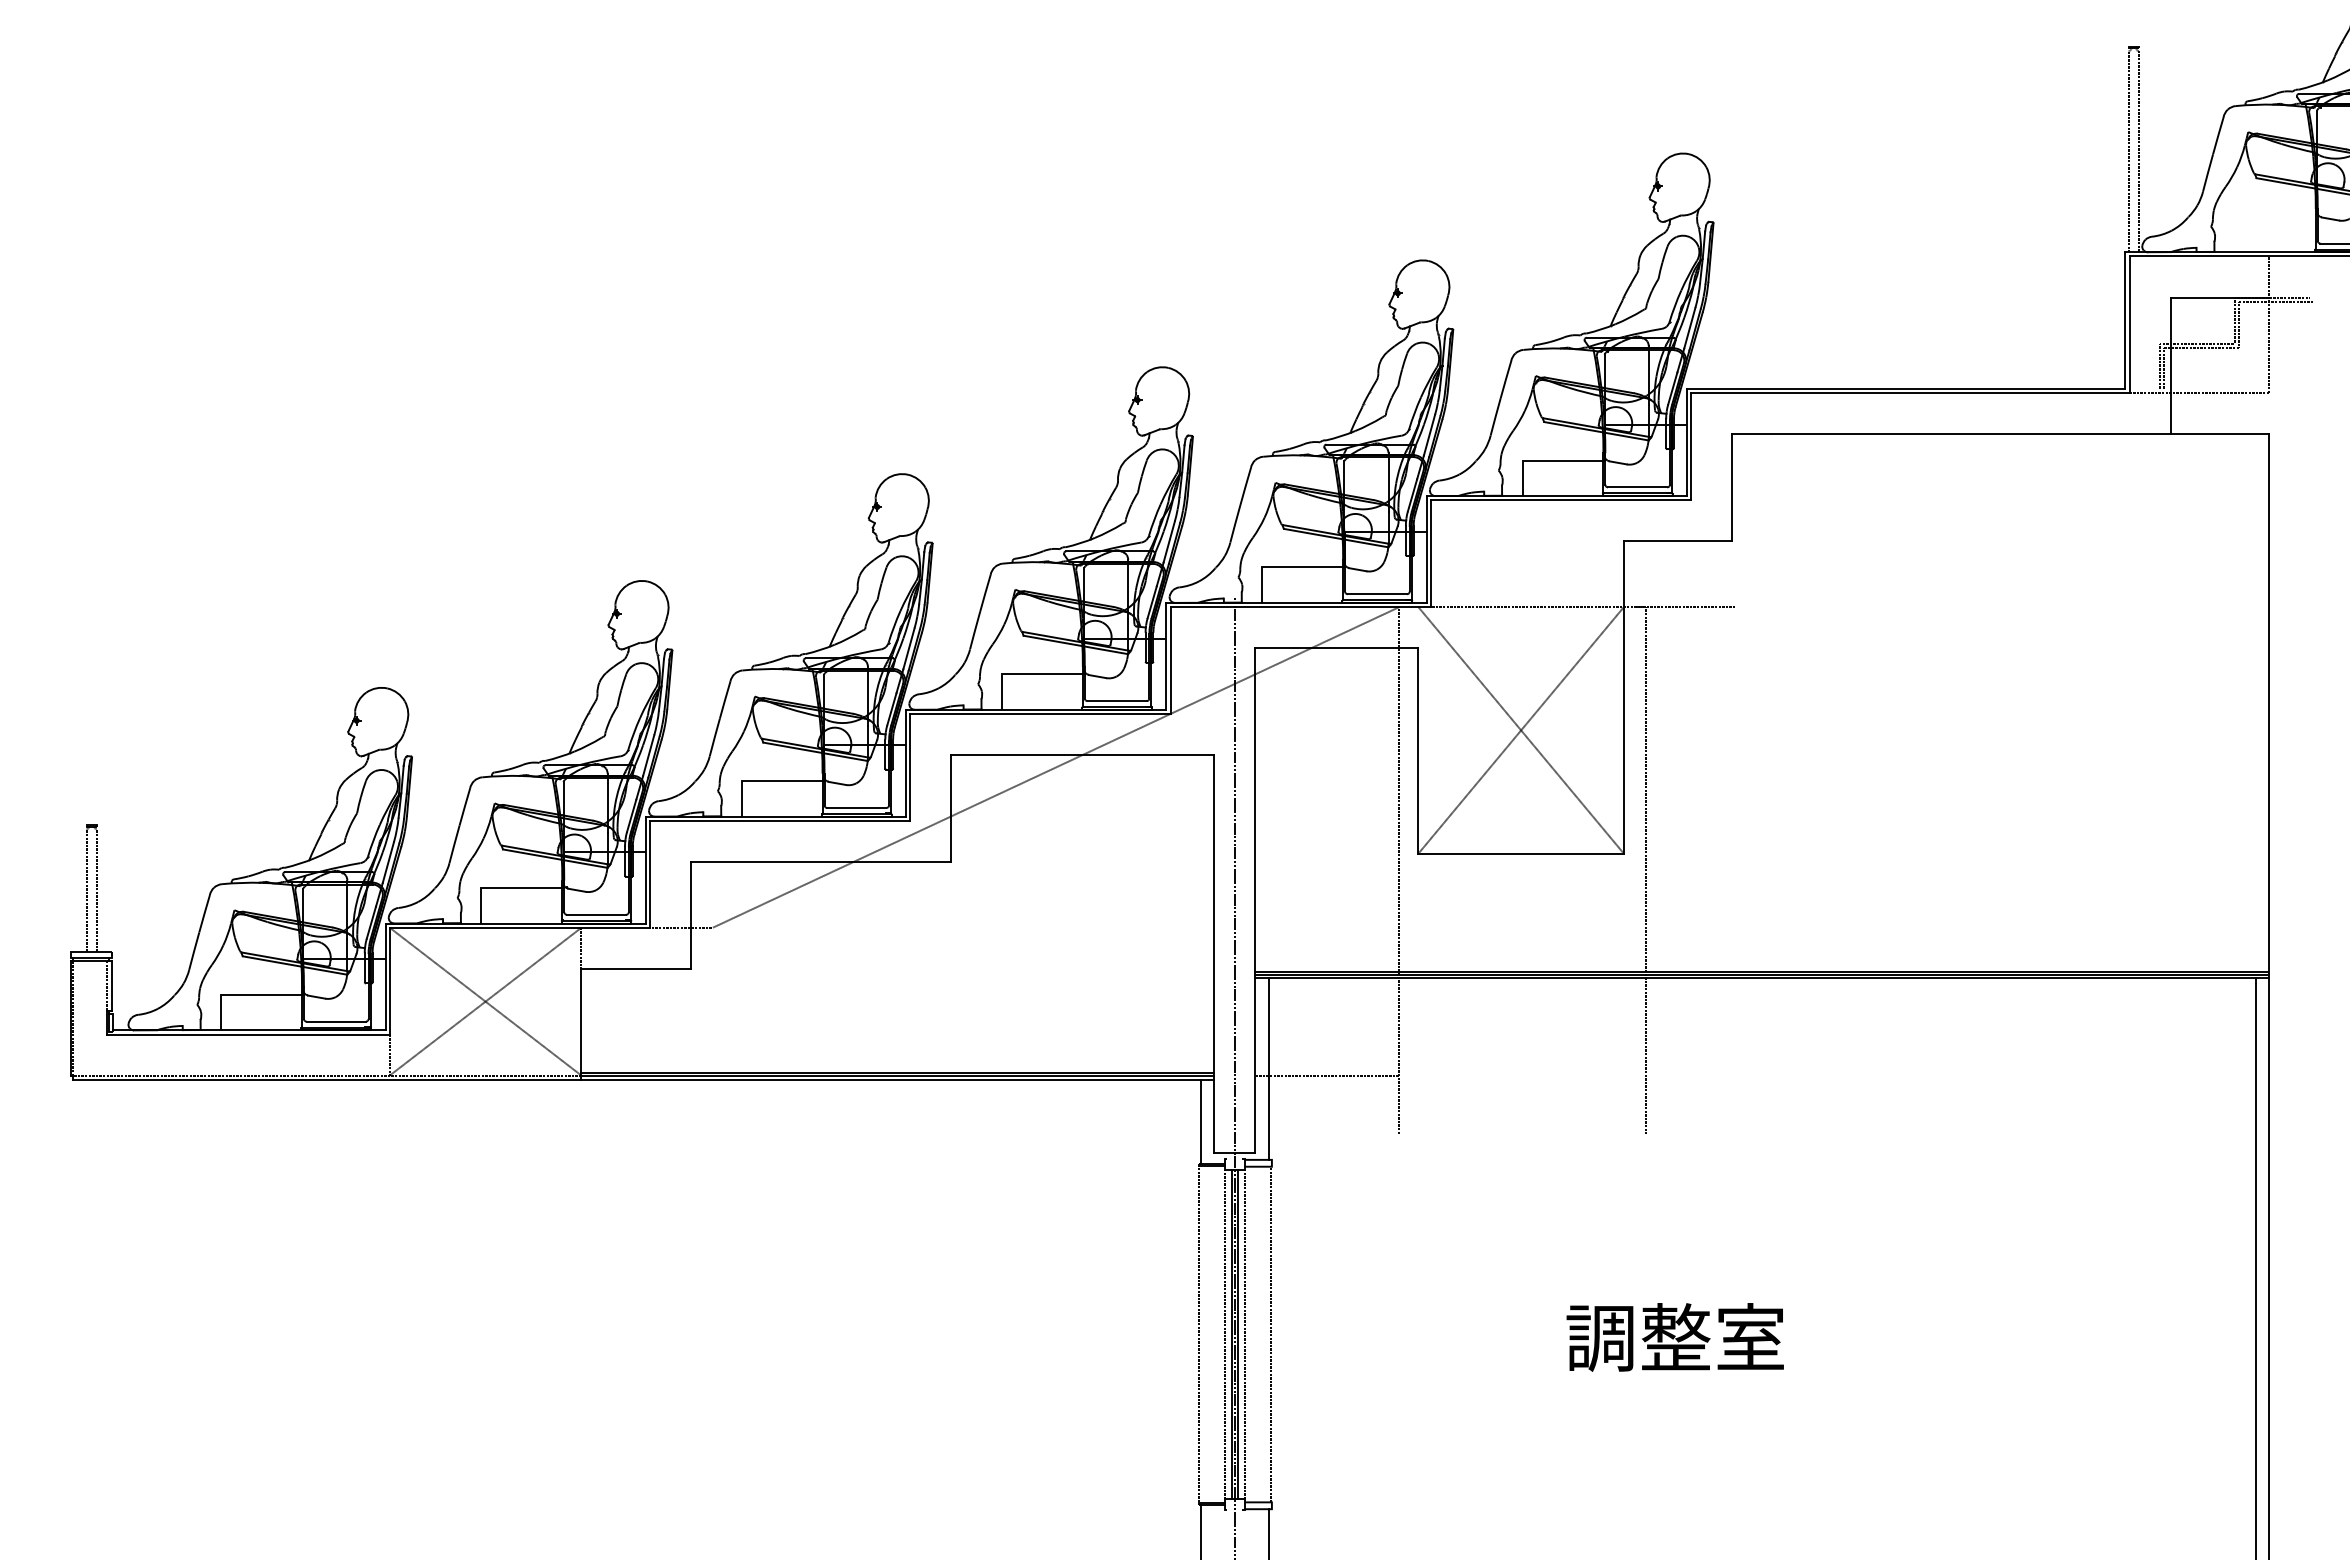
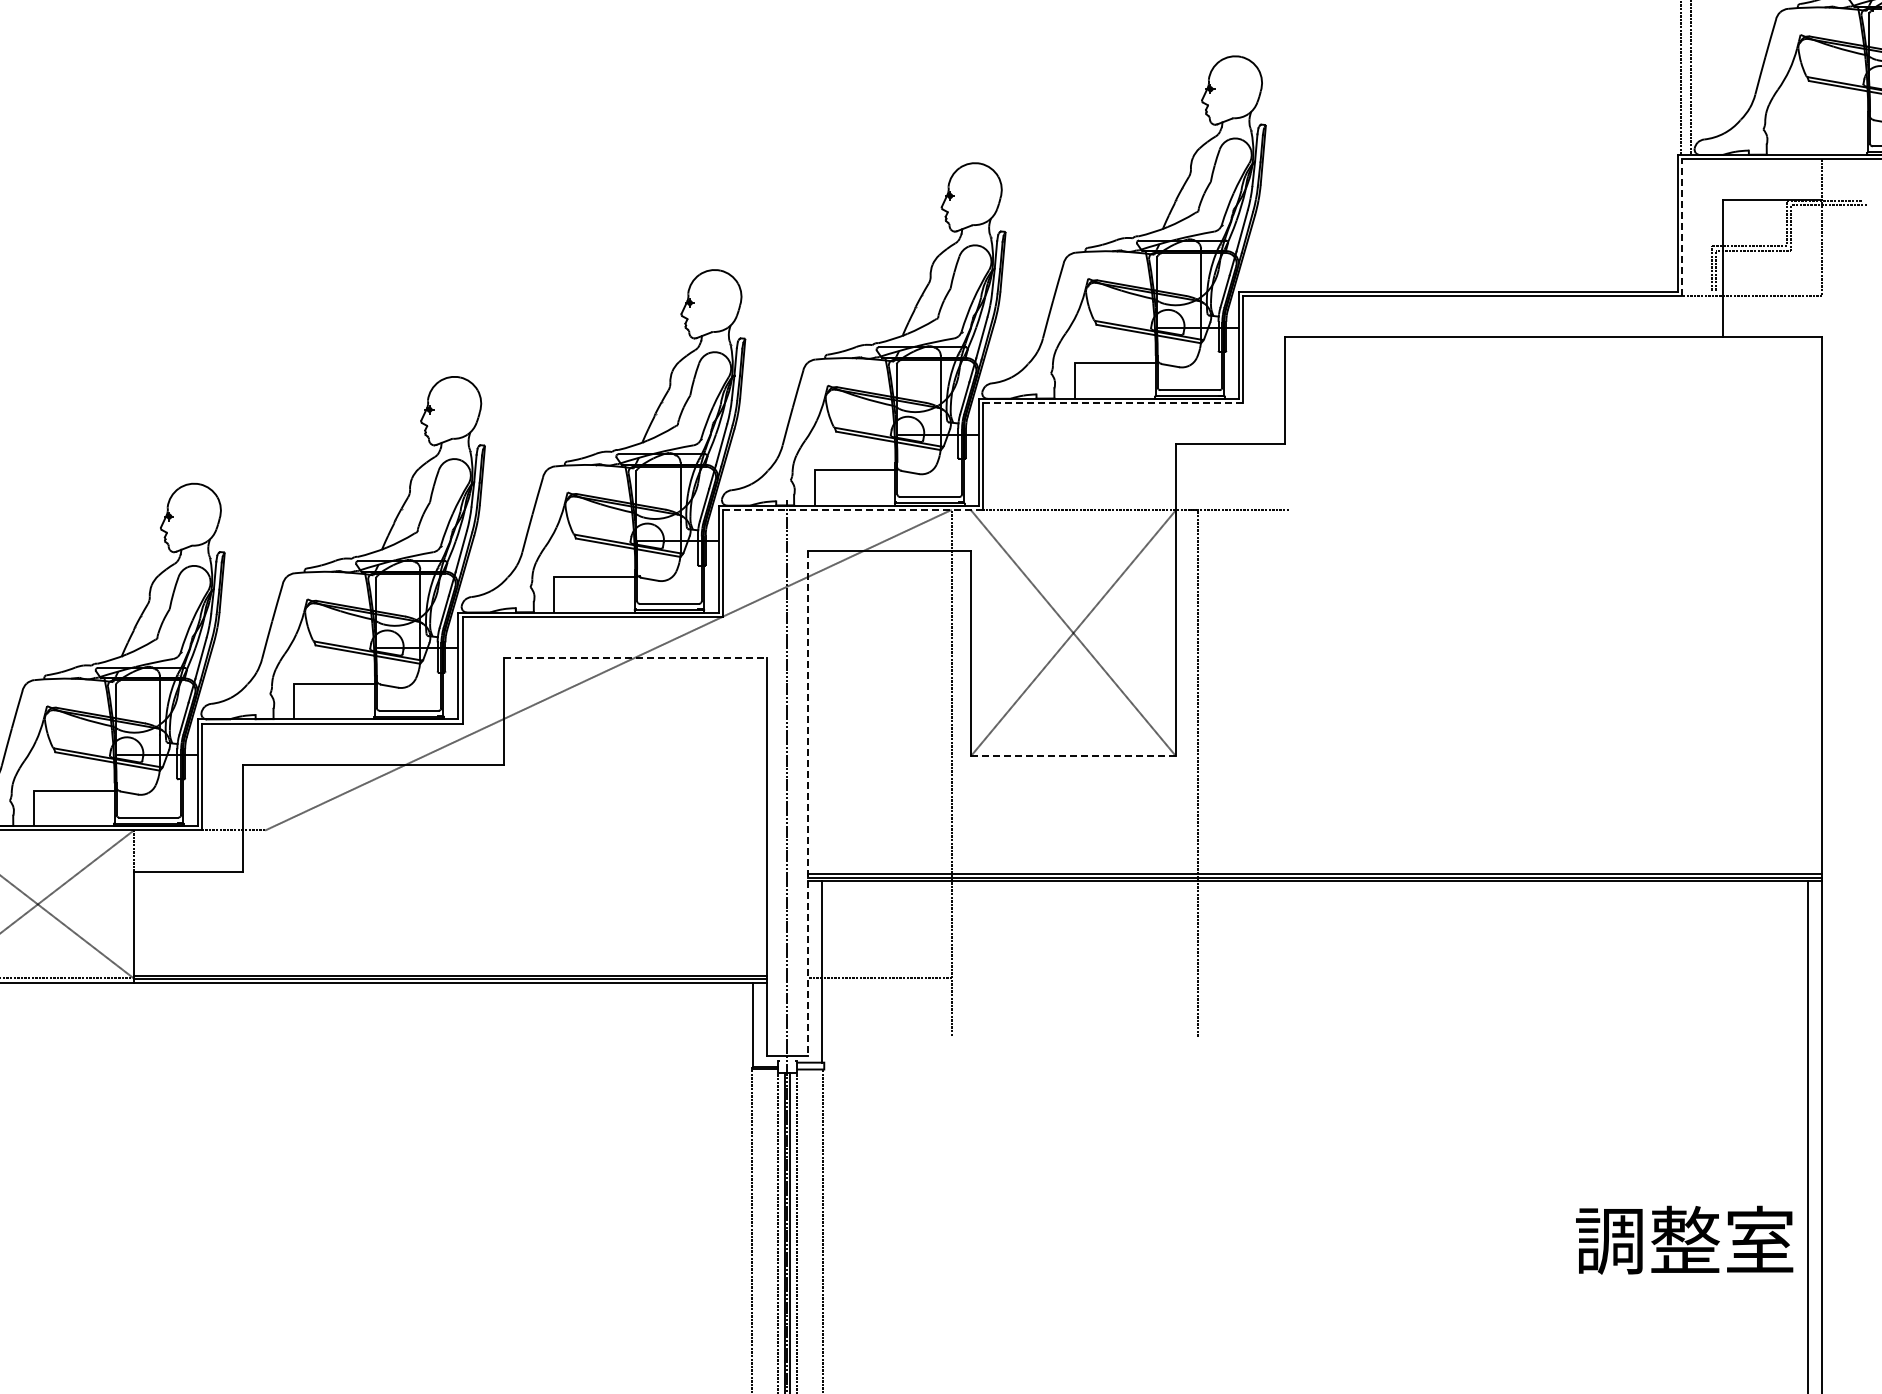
line: (2129, 324) -> (1681, 227), solid -> dashed
line: (1561, 500) -> (1113, 403), solid -> dashed
line: (1301, 607) -> (853, 510), solid -> dashed
line: (1082, 755) -> (634, 658), solid -> dashed
line: (1521, 853) -> (1073, 756), solid -> dashed
line: (1255, 901) -> (807, 804), solid -> dashed
text: (1674, 1337) -> (1683, 1240), moved

